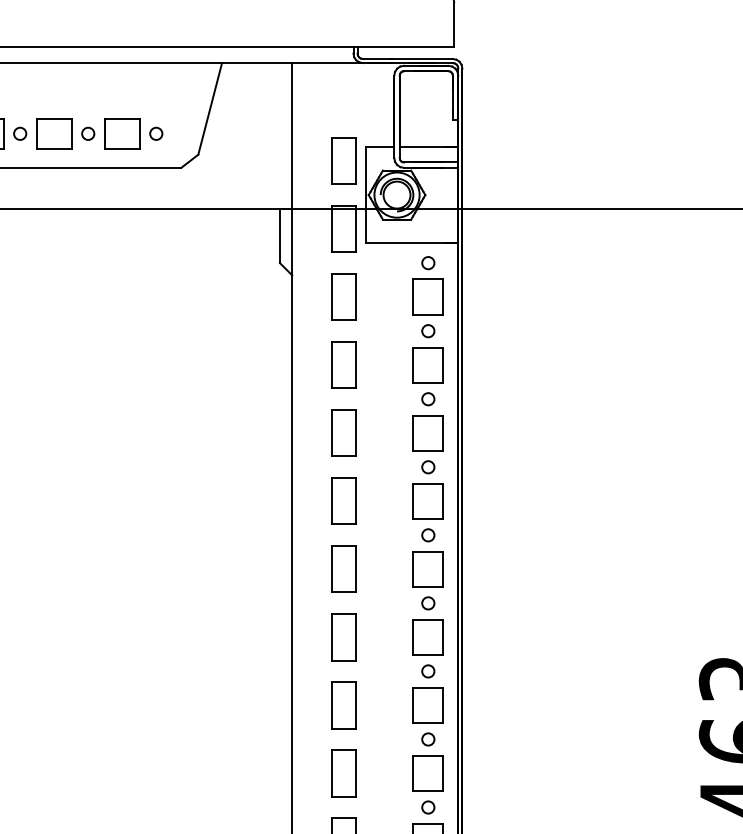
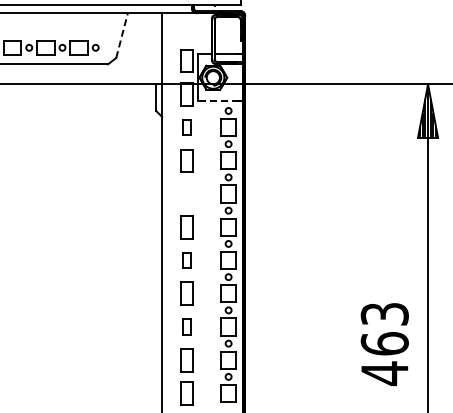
line: (211, 108) -> (122, 35), solid -> dashed
line: (407, 243) -> (218, 101), solid -> dashed
part: (342, 296) -> (186, 127), size x0.7
part: (342, 432) -> (186, 193), removed
part: (342, 569) -> (186, 260), size x0.7
part: (342, 704) -> (186, 326), size x0.7

